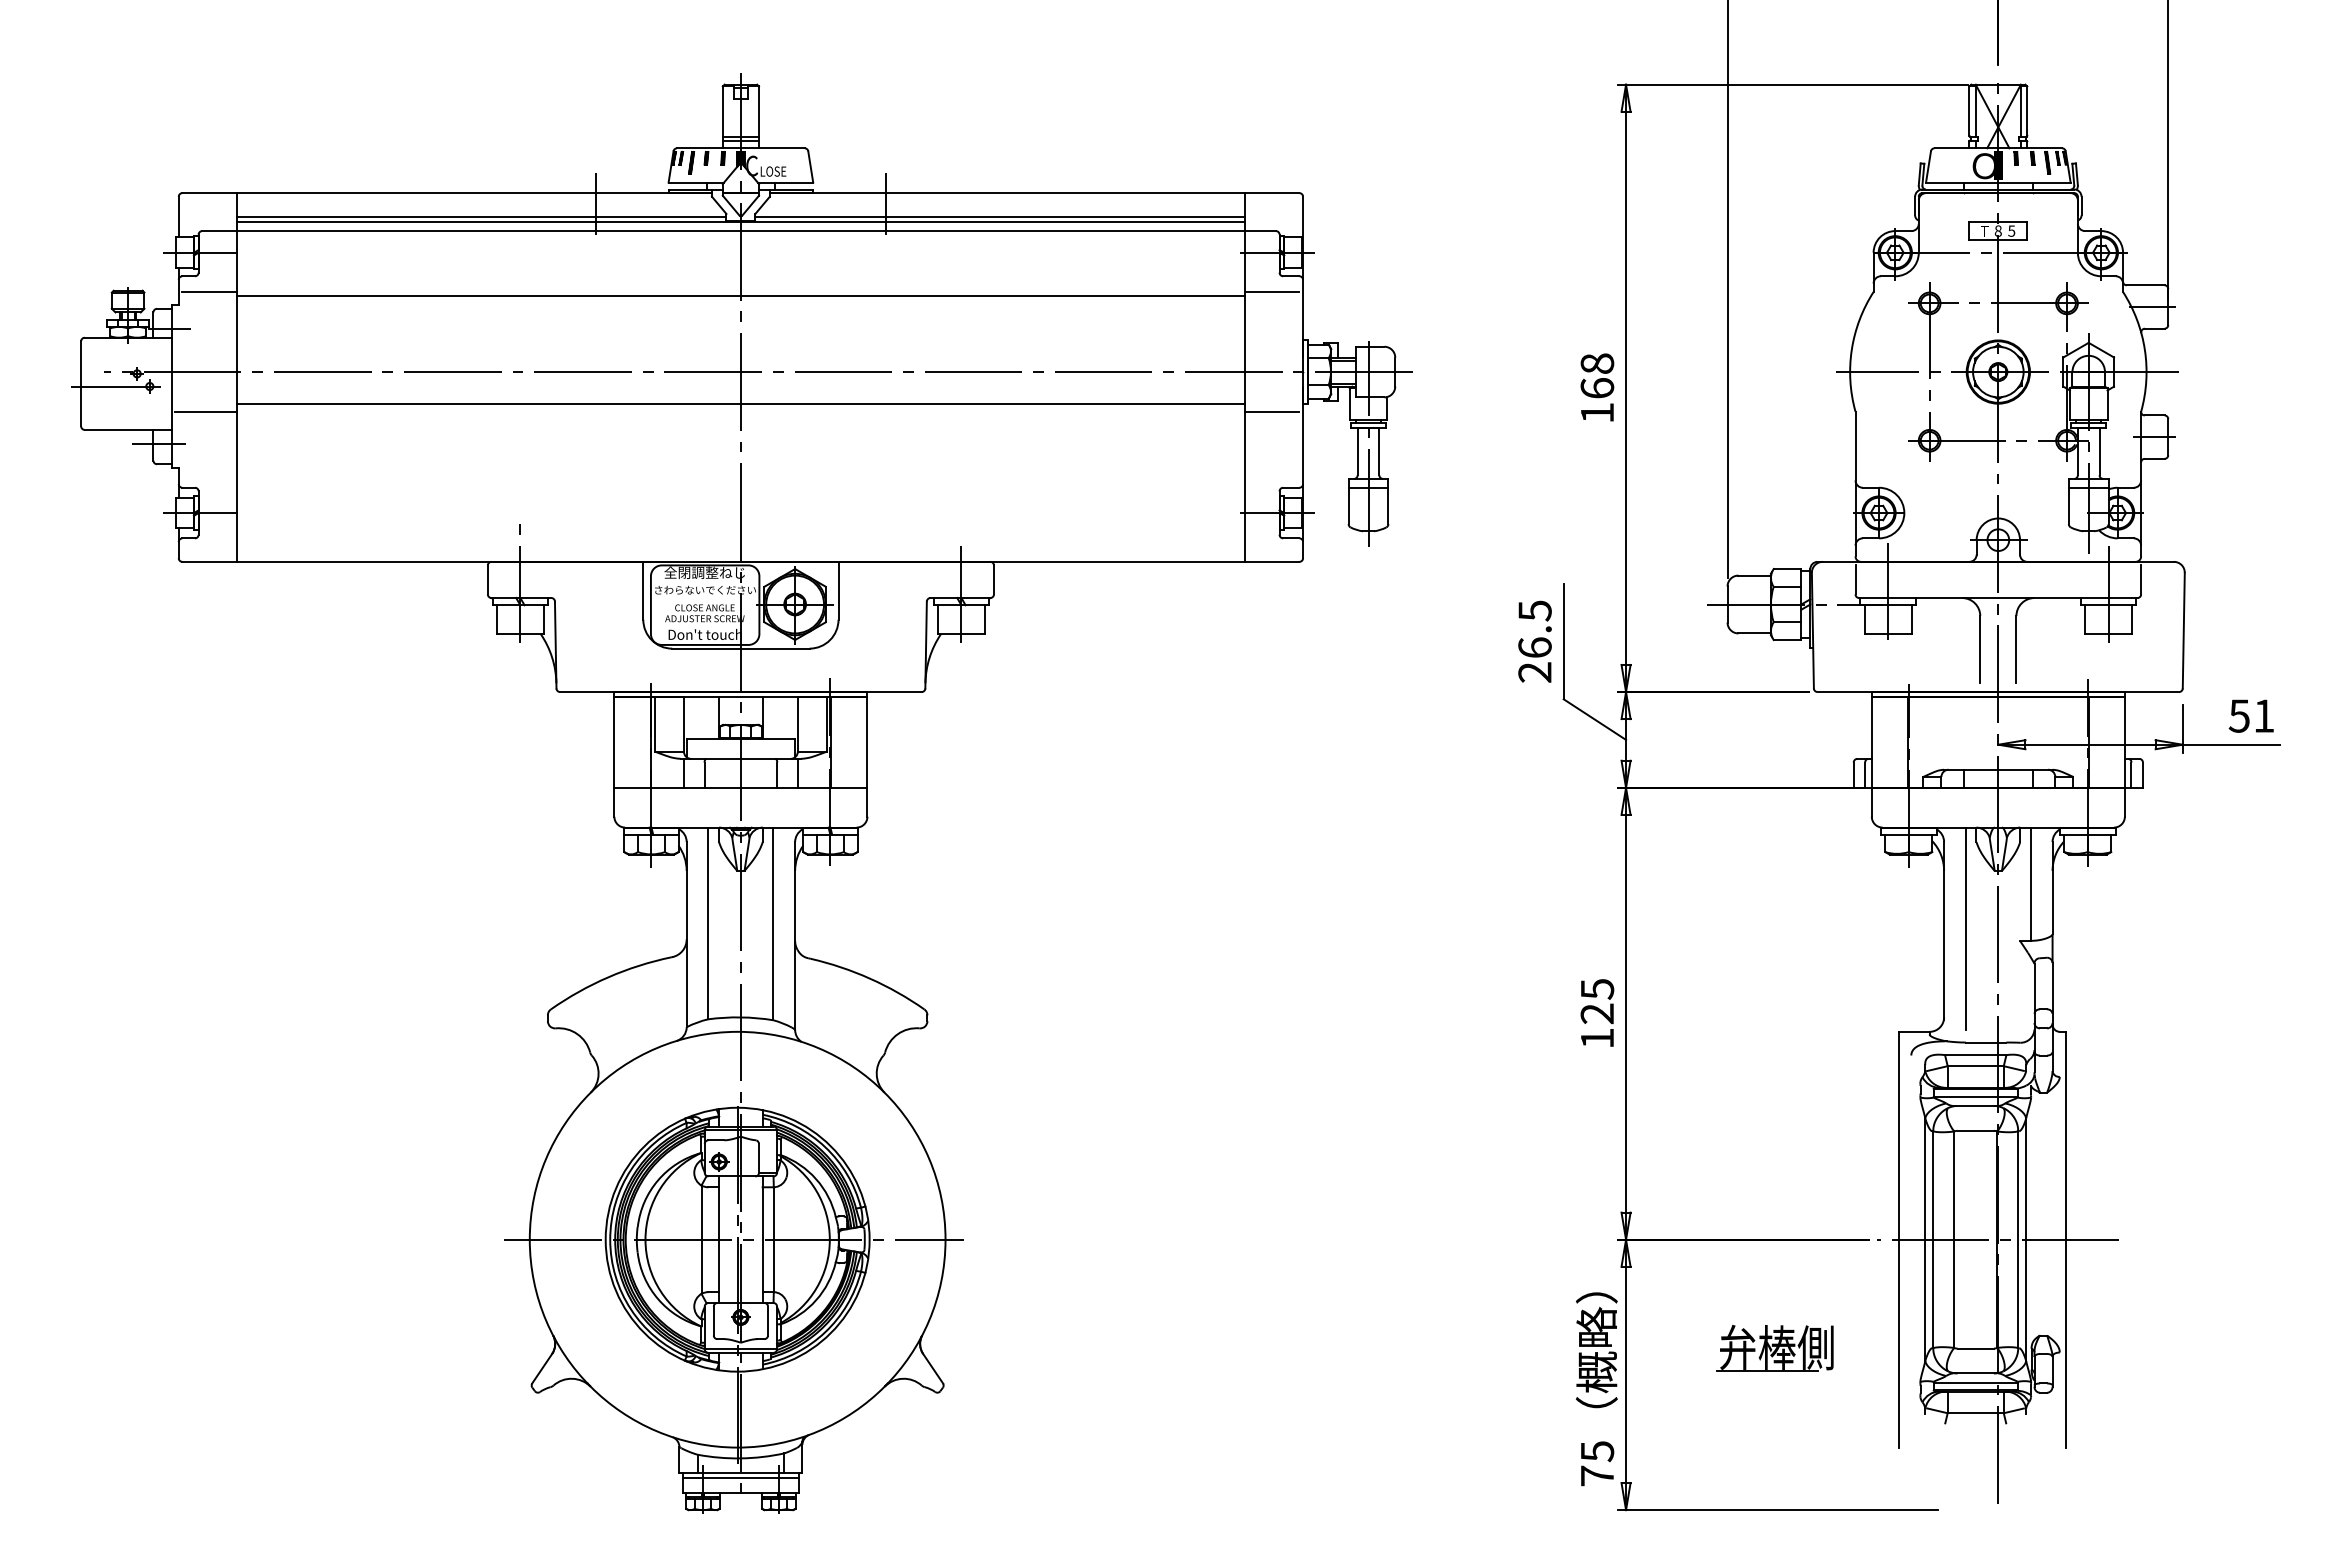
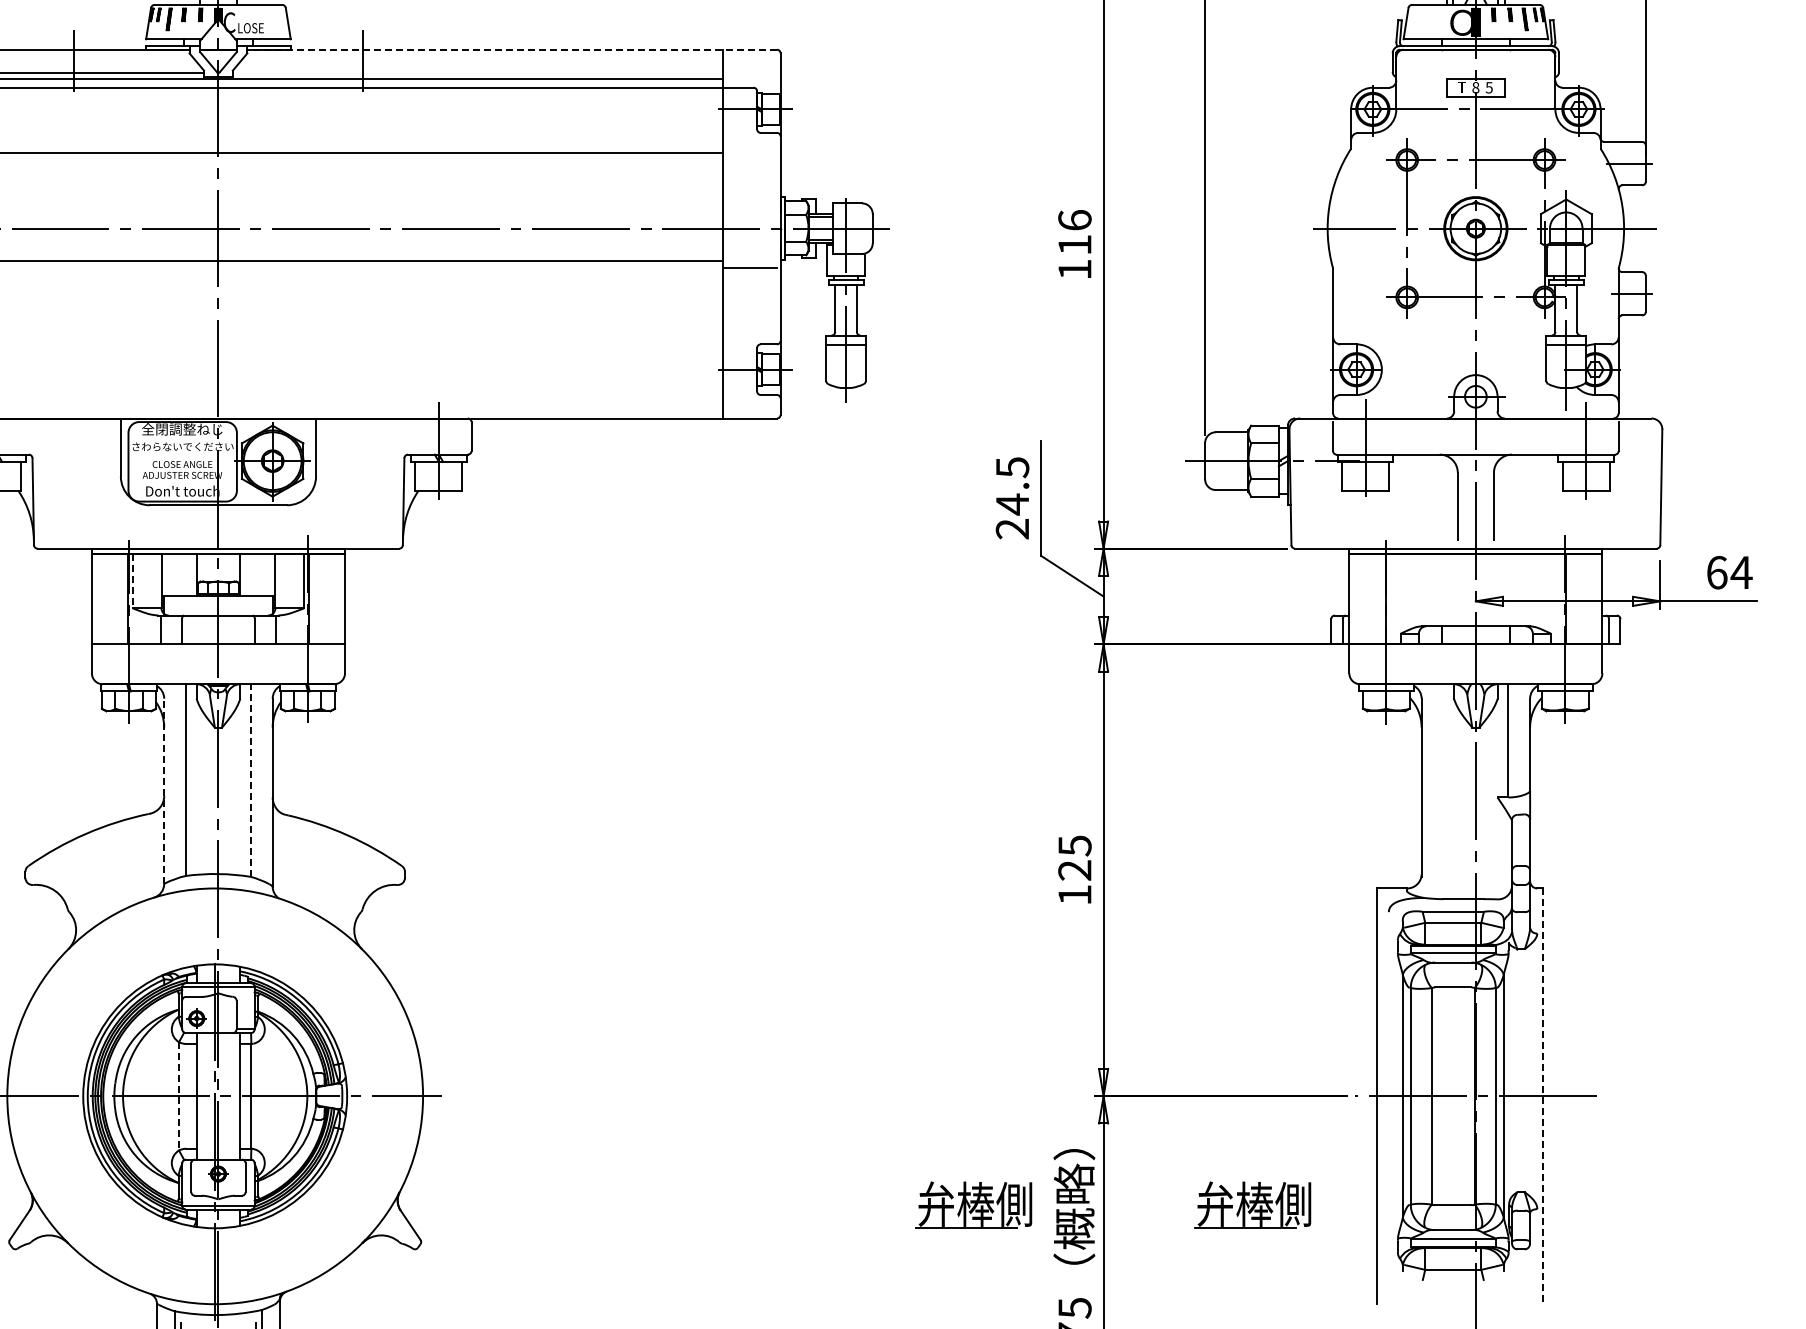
line: (1034, 193) -> (512, 50), solid -> dashed
line: (1000, 216) -> (478, 73), removed
line: (1272, 291) -> (750, 148), removed
text: (1597, 375) -> (1075, 232), 168 -> 116
text: (1534, 647) -> (1012, 504), 26.5 -> 24.5
text: (2251, 715) -> (1729, 572), 51 -> 64
line: (655, 725) -> (133, 582), solid -> dashed
line: (773, 923) -> (251, 780), solid -> dashed
line: (1965, 928) -> (1443, 785), removed
line: (686, 934) -> (164, 791), solid -> dashed
line: (2065, 1239) -> (1543, 1096), solid -> dashed
line: (701, 1240) -> (179, 1097), solid -> dashed
part: (1495, 1347) -> (973, 1204), added

